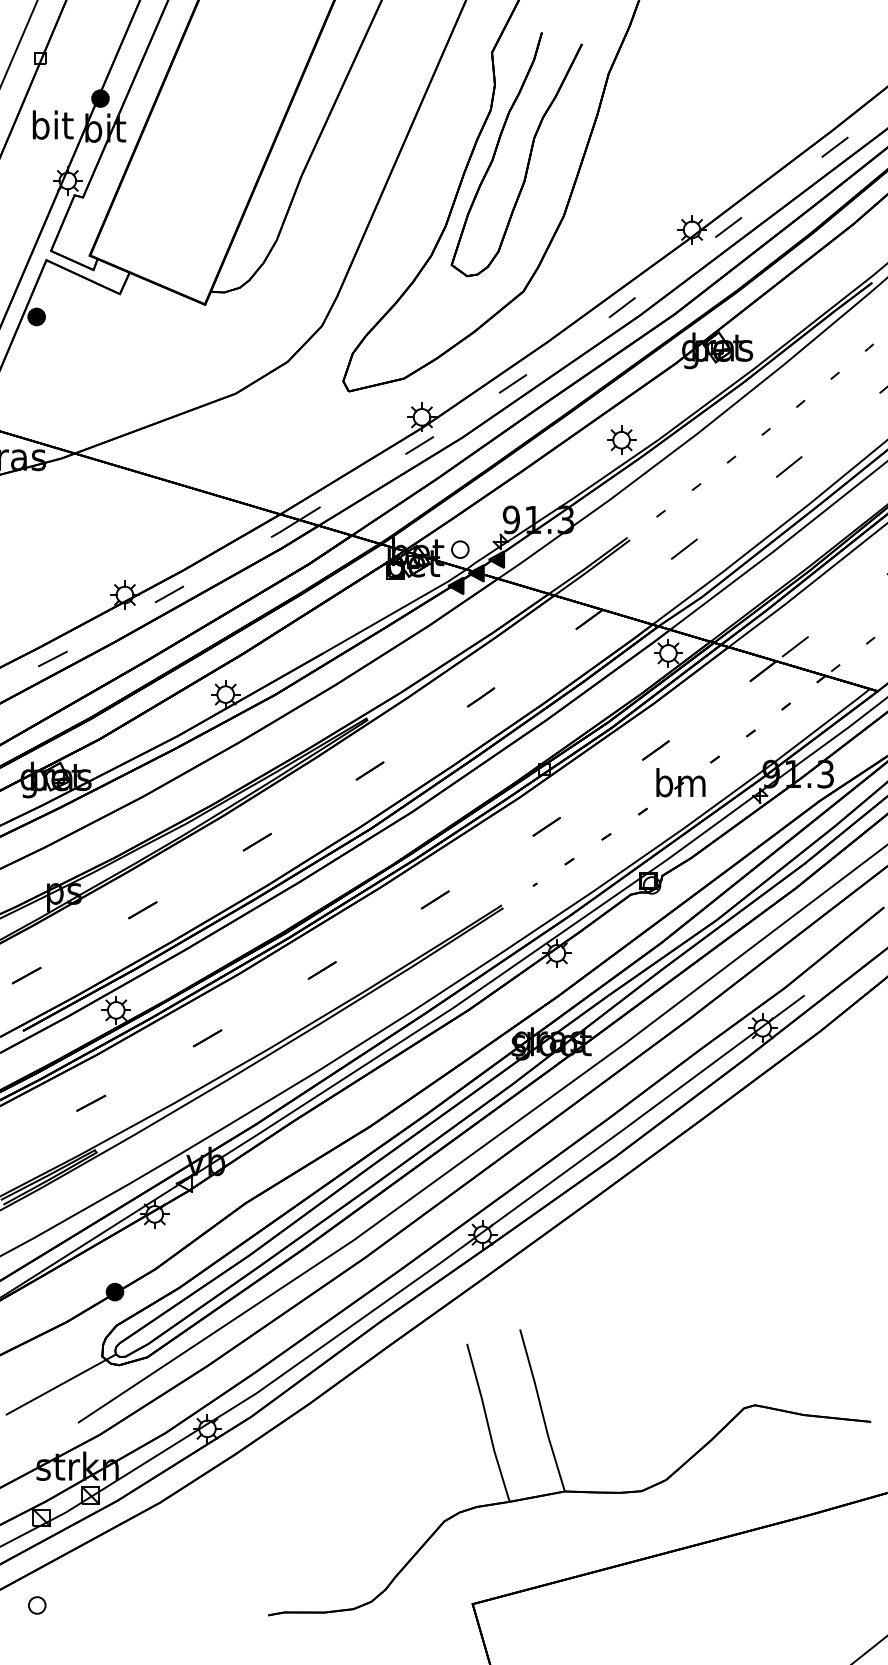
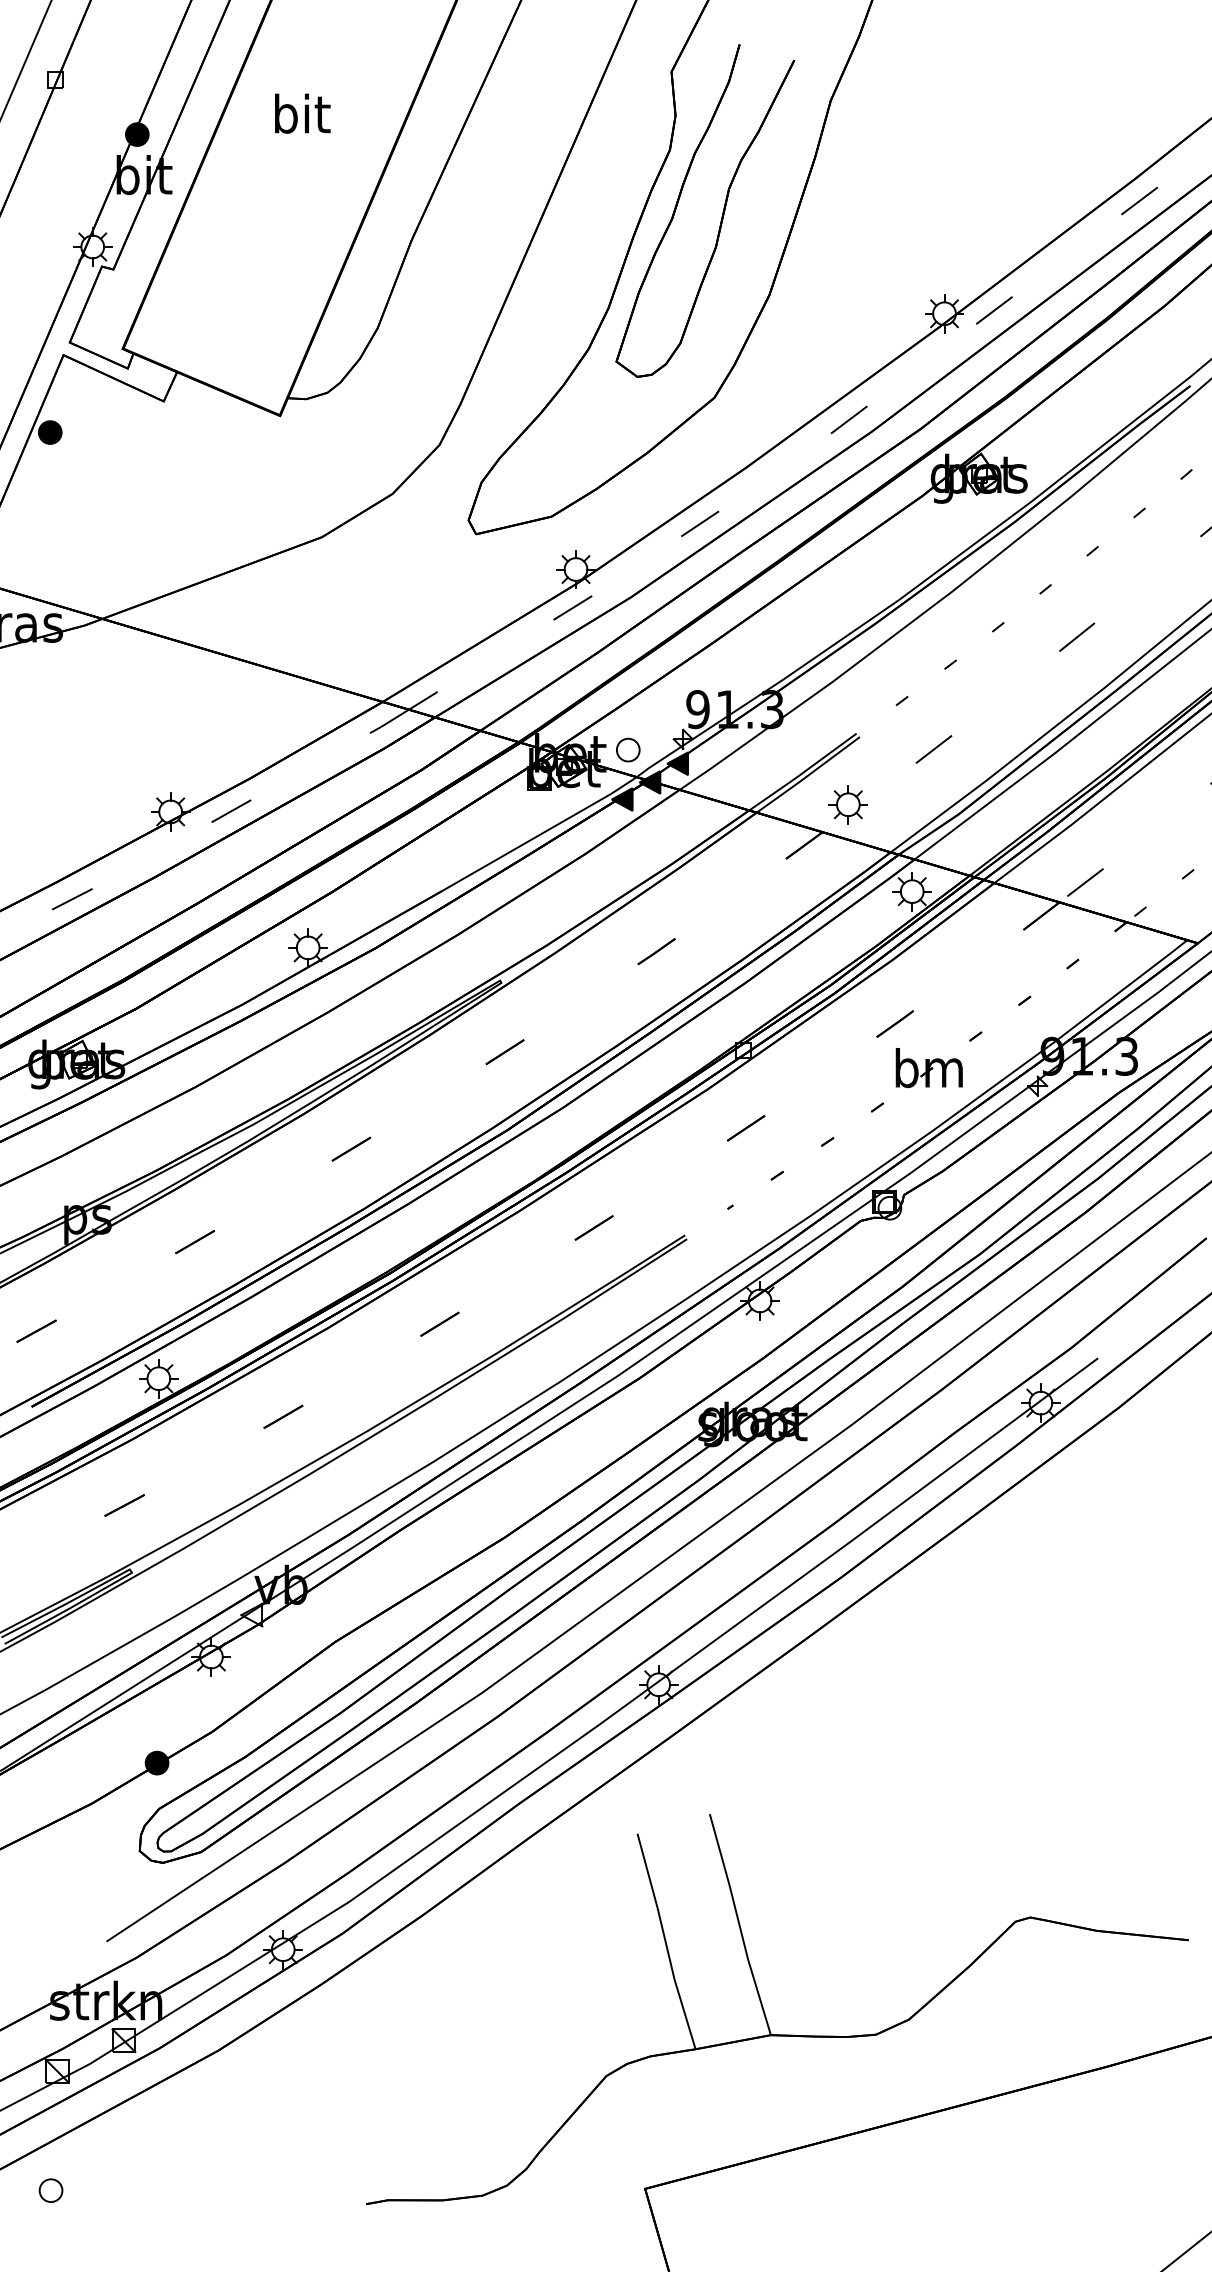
text: (52, 124) -> (302, 113), moved
part: (620, 440) -> (847, 804), moved
line: (61, 1384) -> (83, 1889), removed

